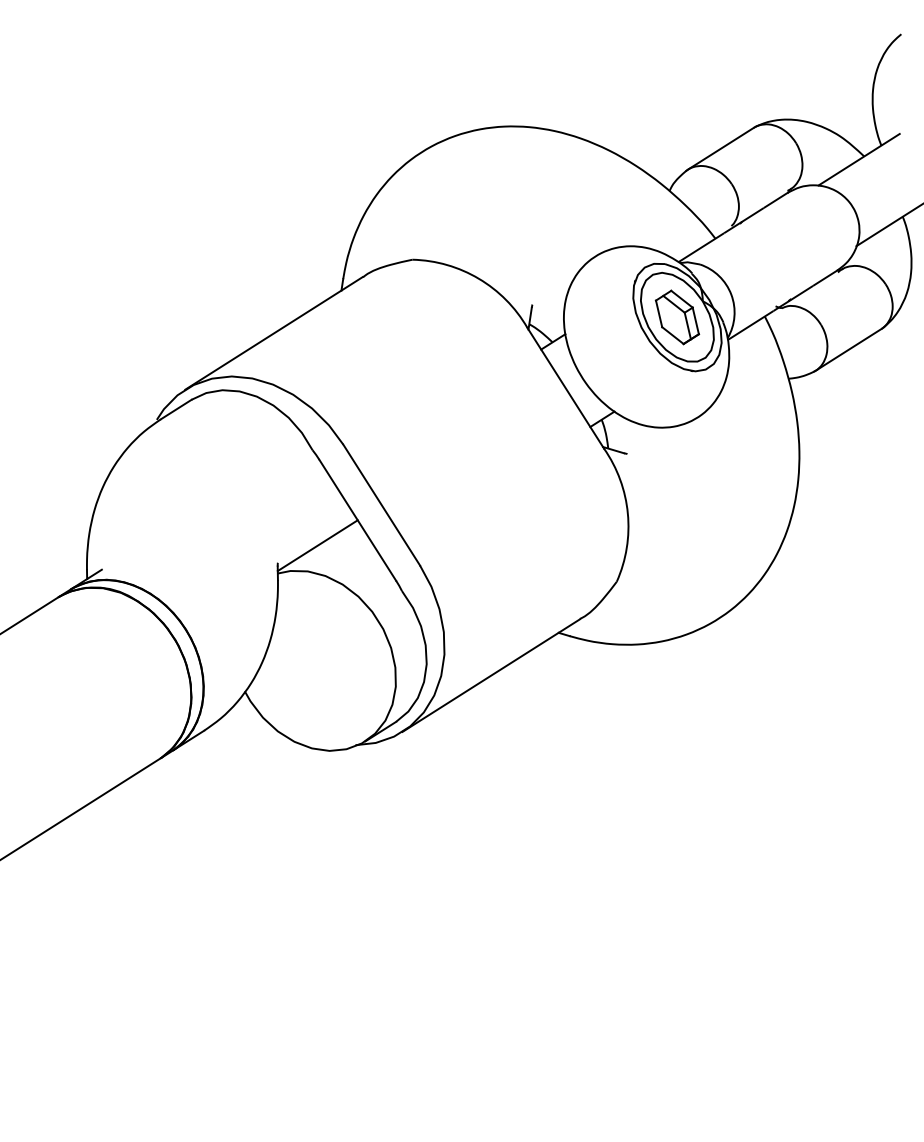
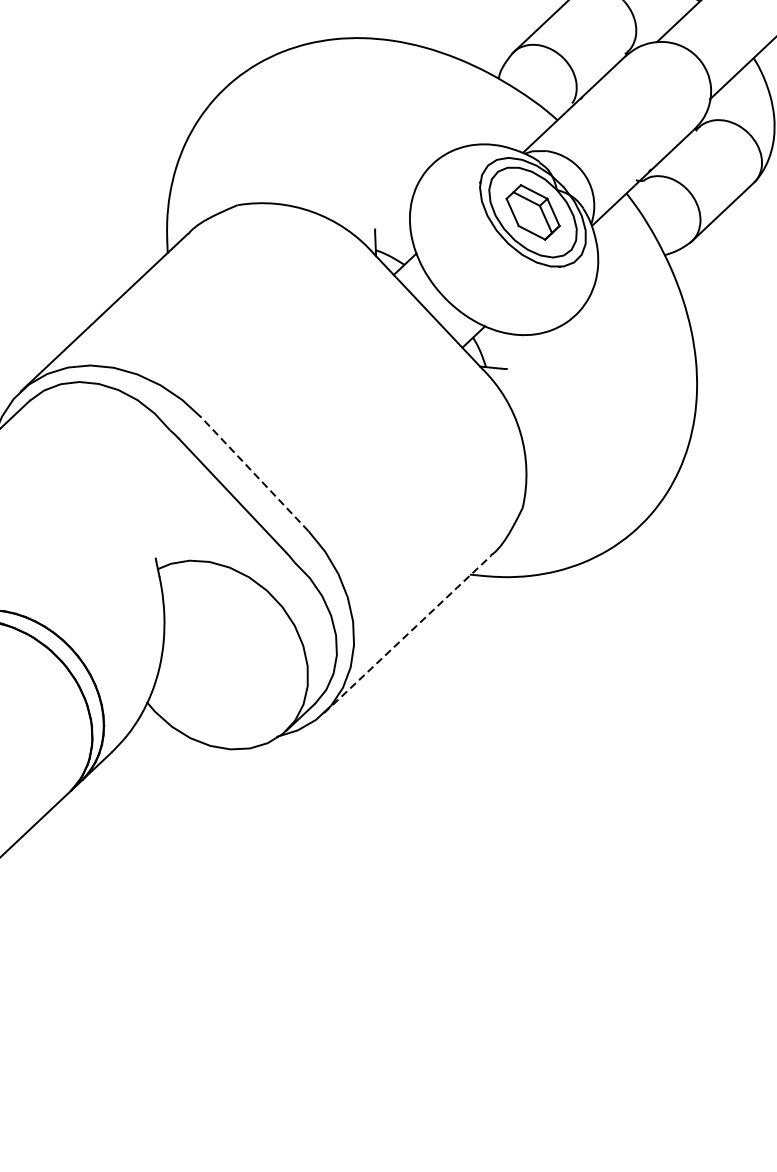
line: (381, 505) -> (254, 474), solid -> dashed
line: (317, 545) -> (194, 530), removed
line: (491, 675) -> (407, 634), solid -> dashed

